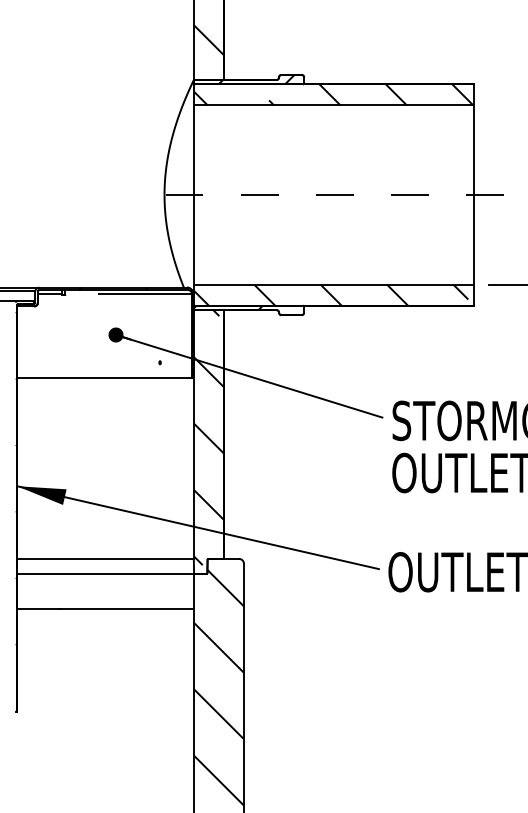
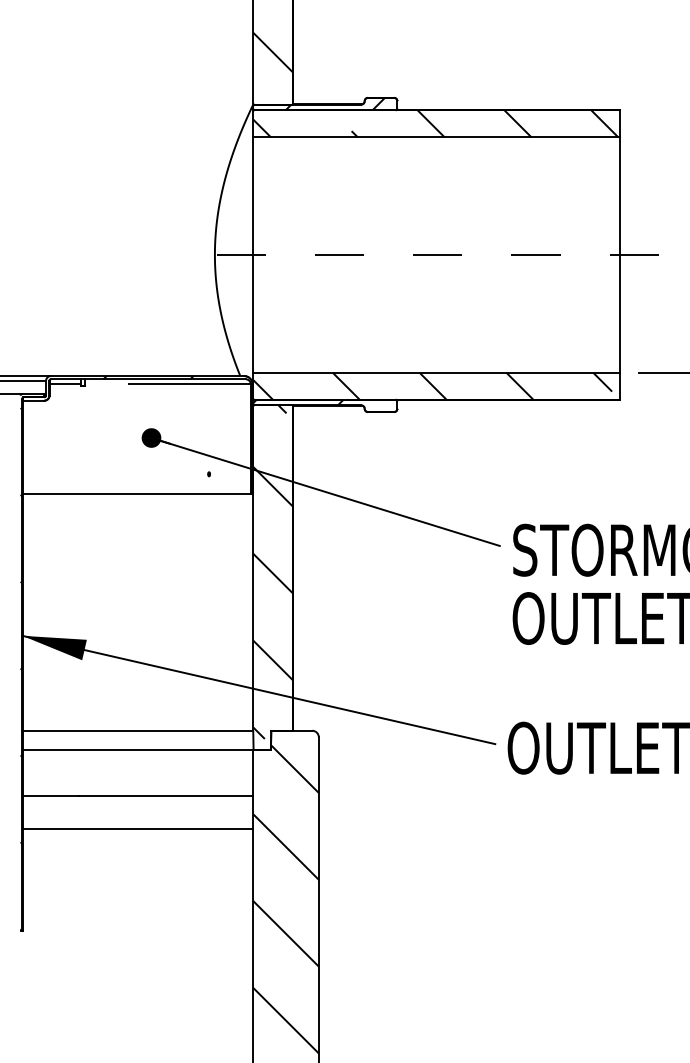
line: (105, 634) -> (137, 829), added

